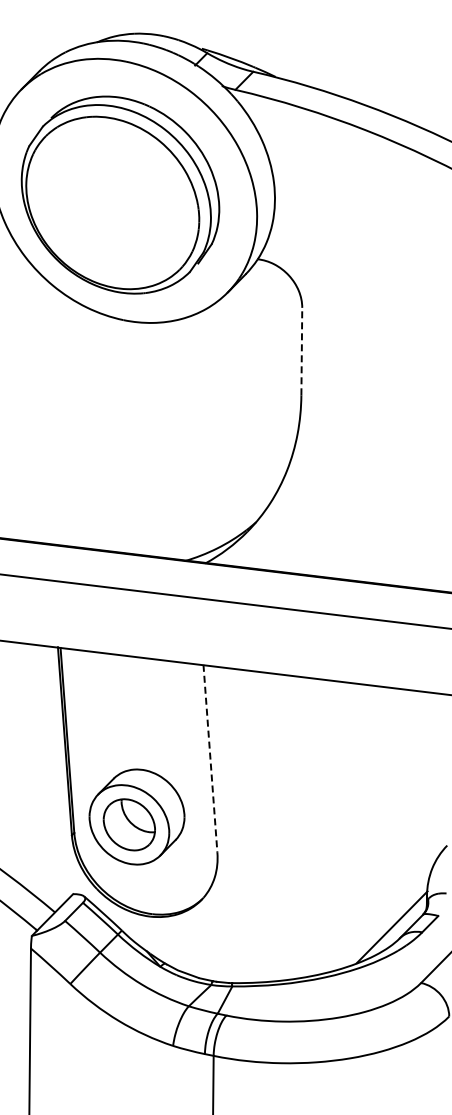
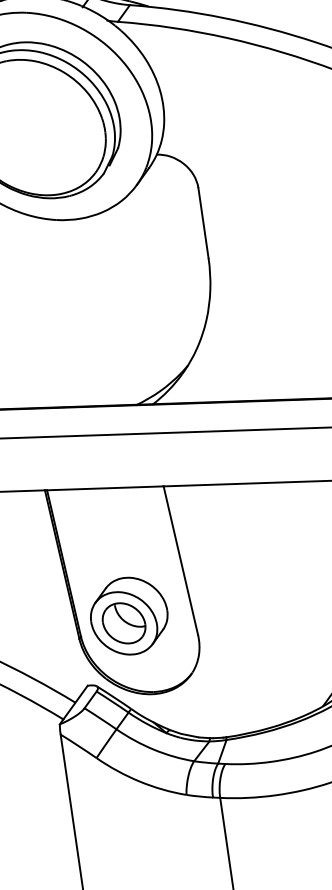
line: (301, 351) -> (203, 223), dashed -> solid
line: (210, 759) -> (180, 561), dashed -> solid

